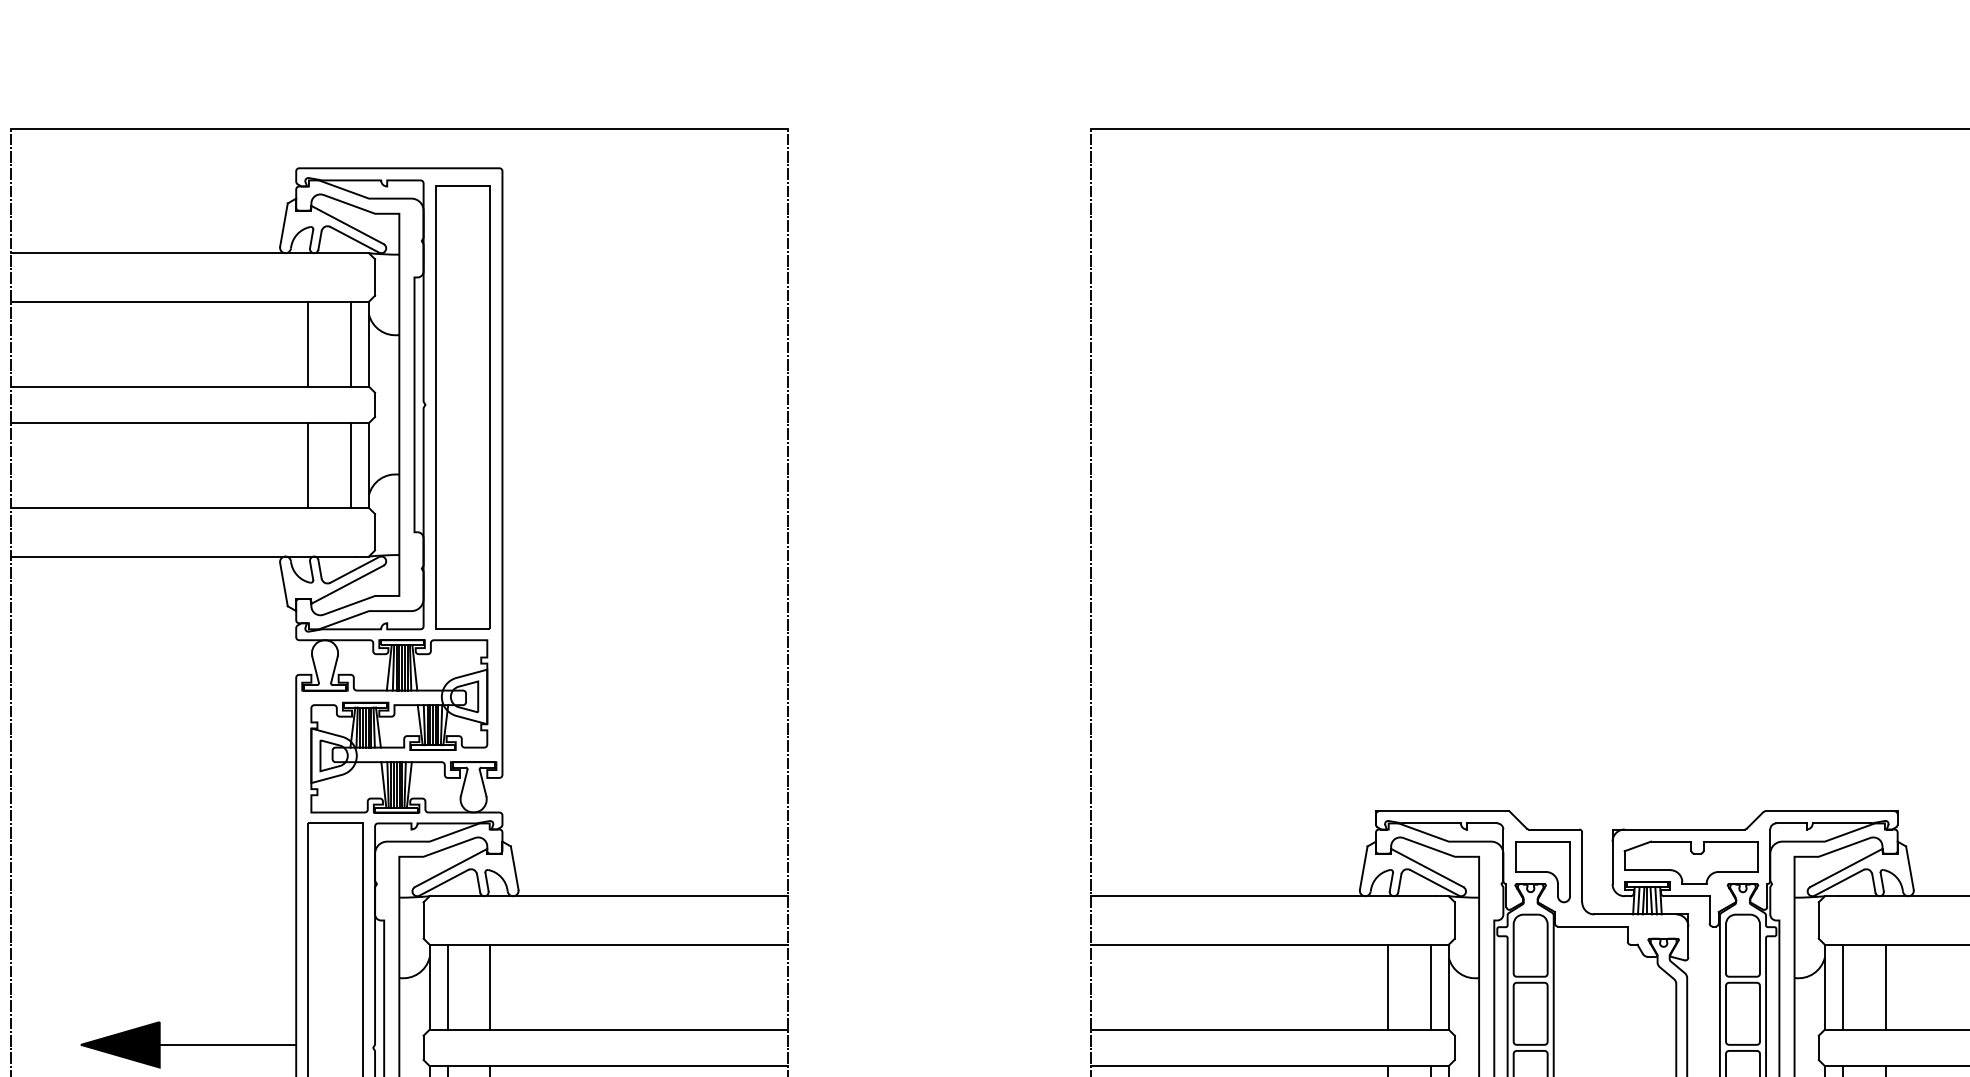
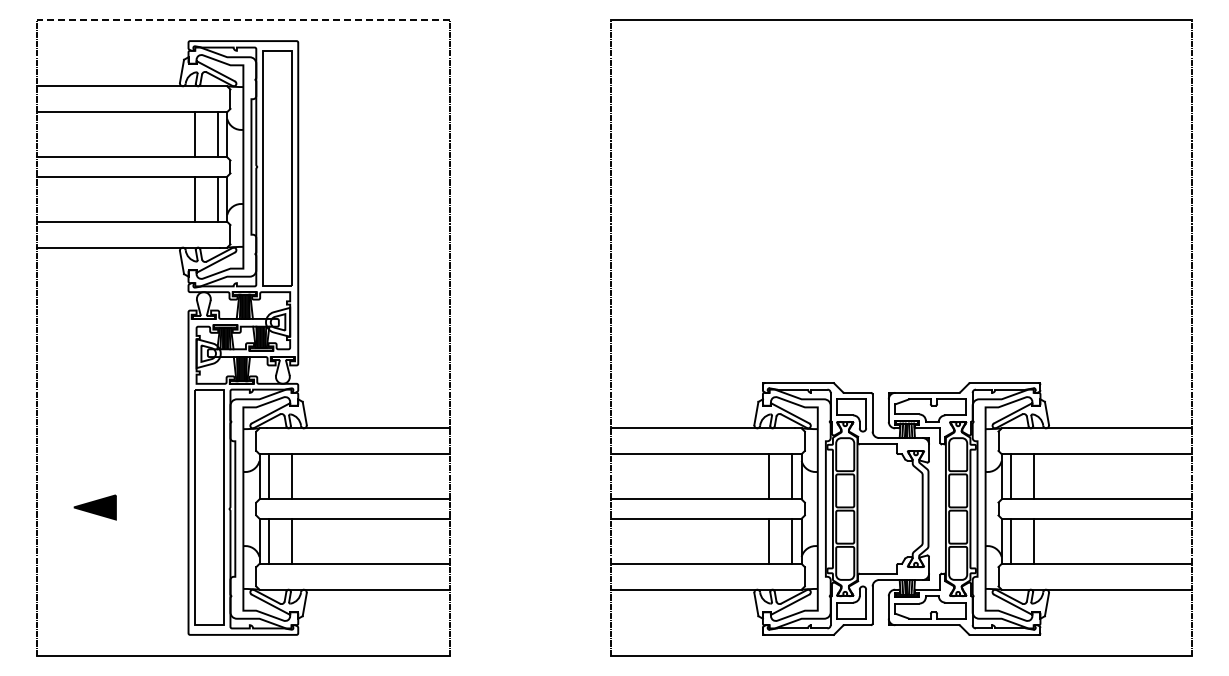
line: (399, 129) -> (243, 20), solid -> dashed
line: (226, 1044) -> (151, 507), removed

